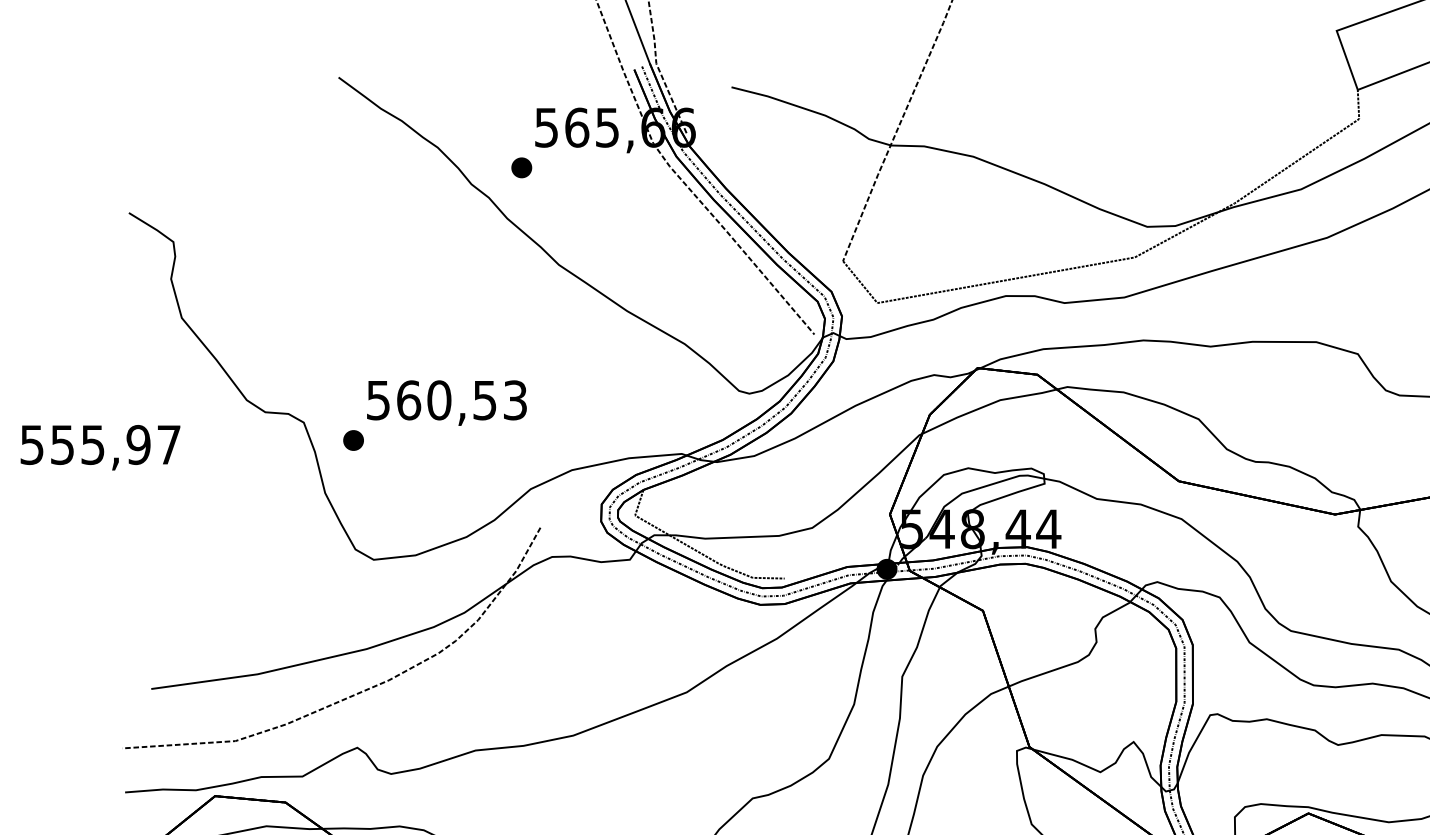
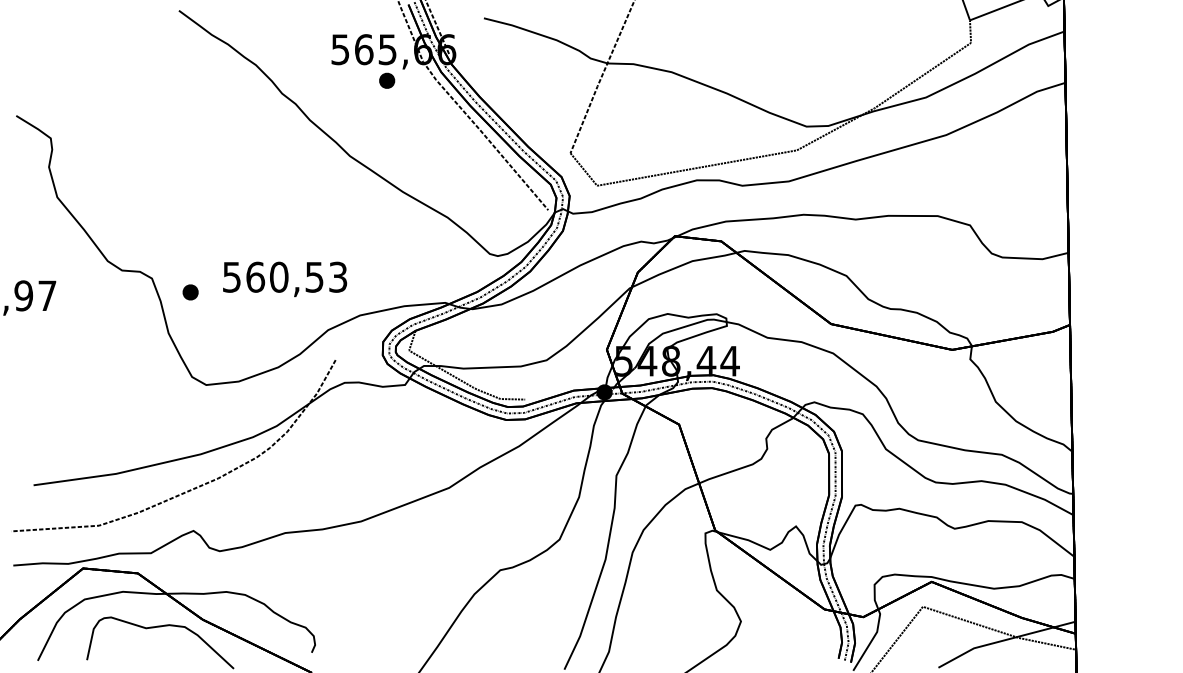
part: (522, 167) -> (387, 80), moved
text: (447, 403) -> (285, 279), moved

